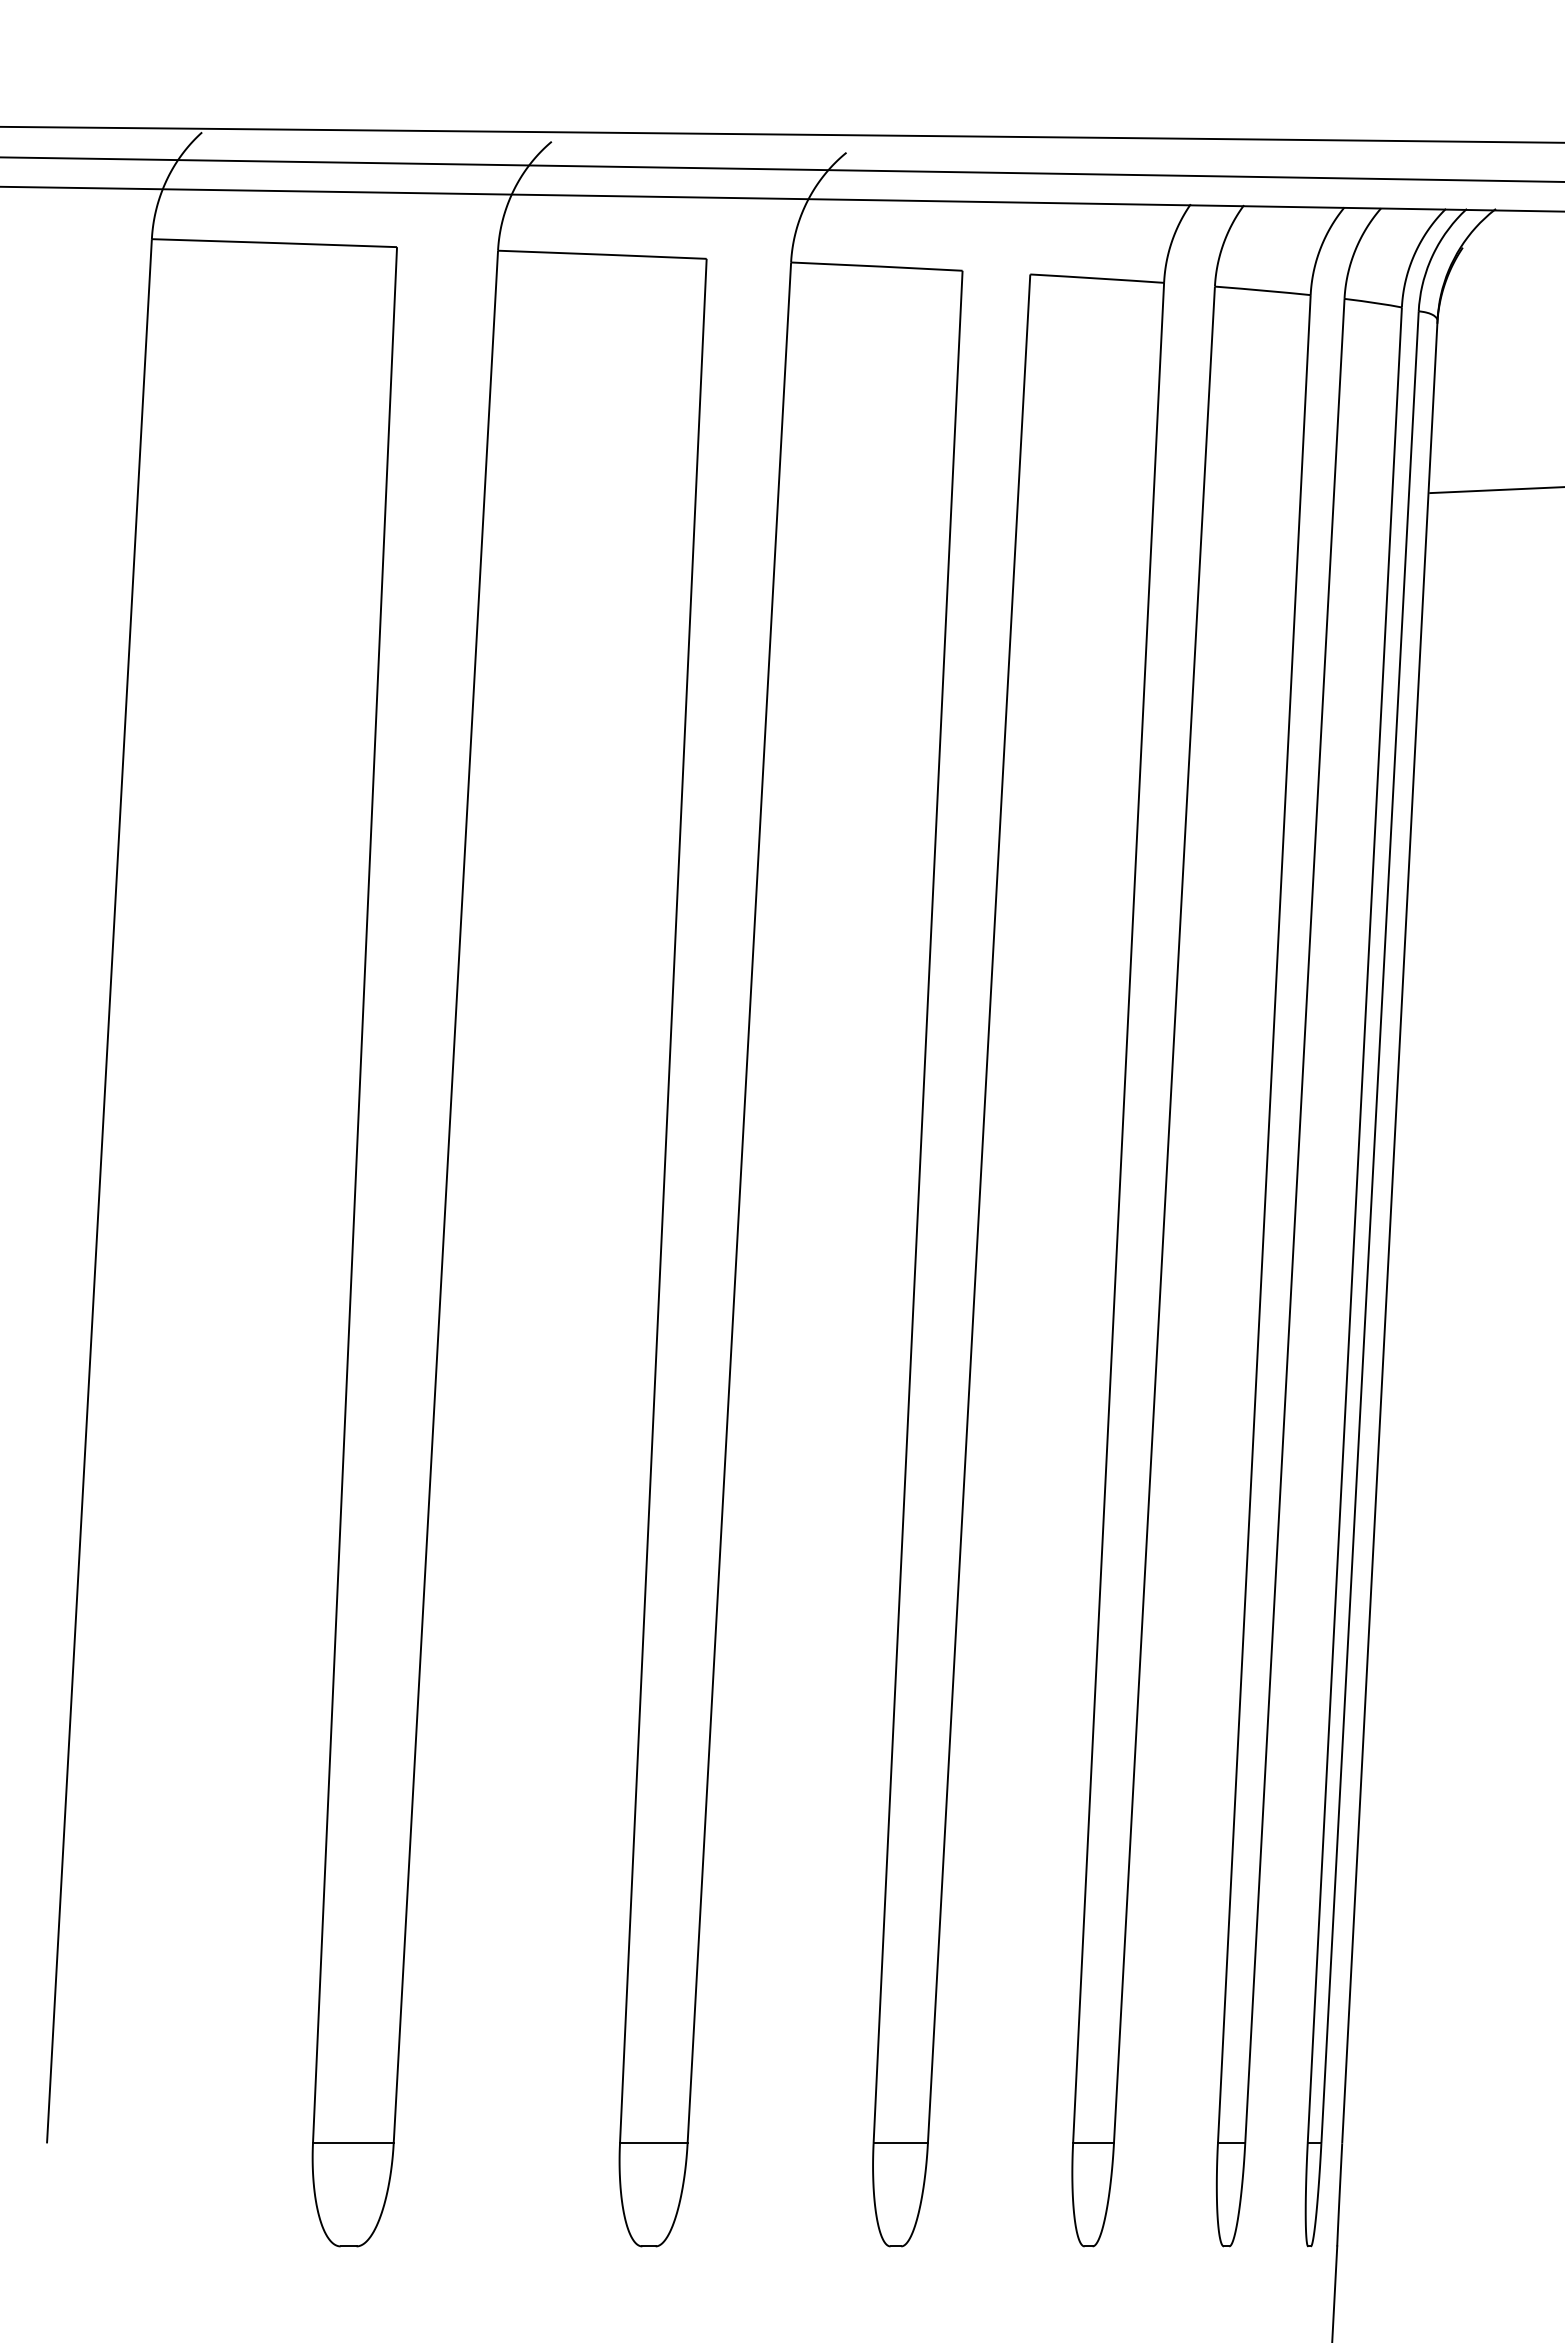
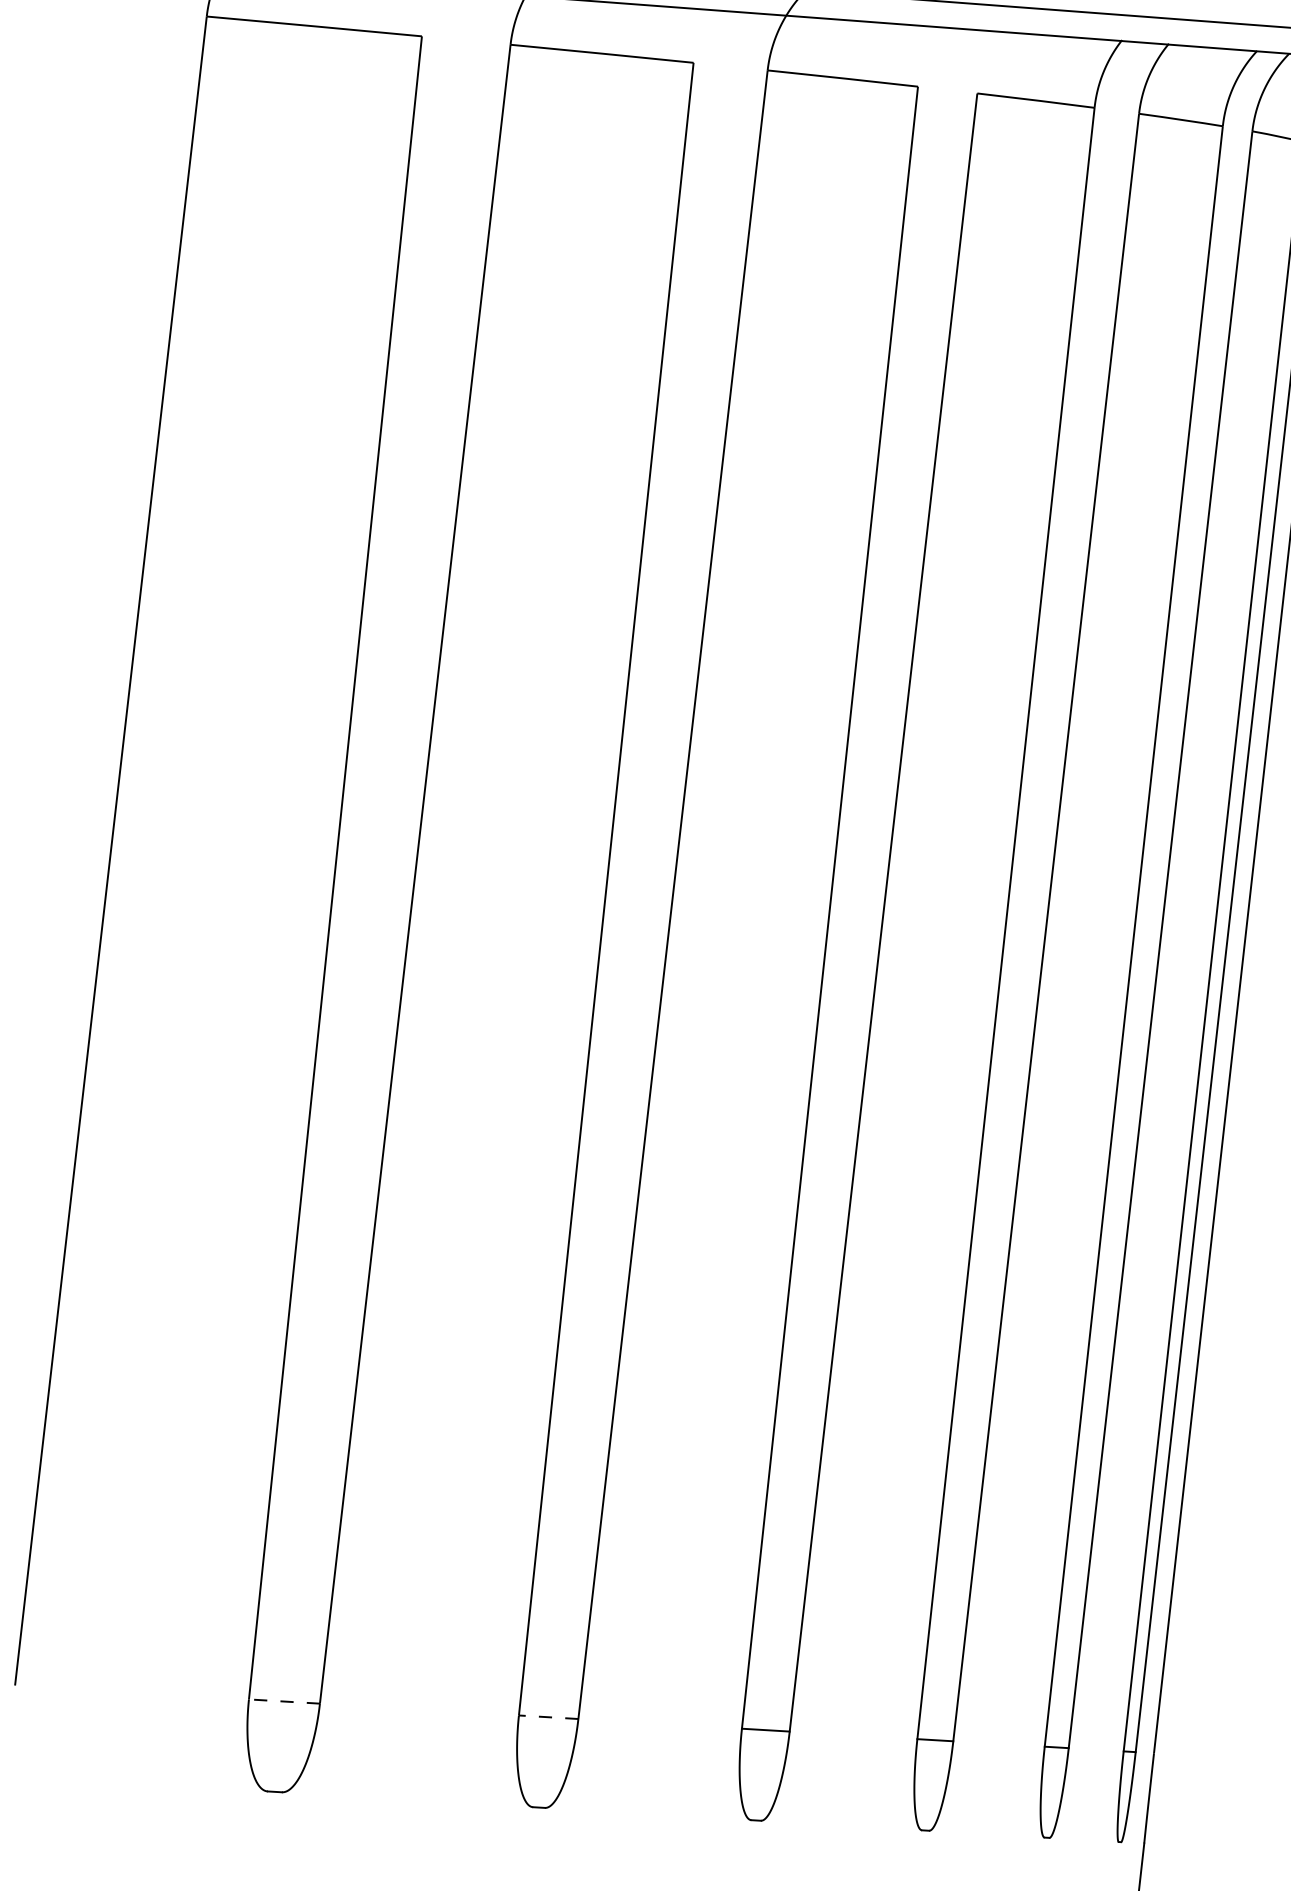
line: (352, 2143) -> (283, 1701), solid -> dashed
line: (653, 2143) -> (548, 1717), solid -> dashed

